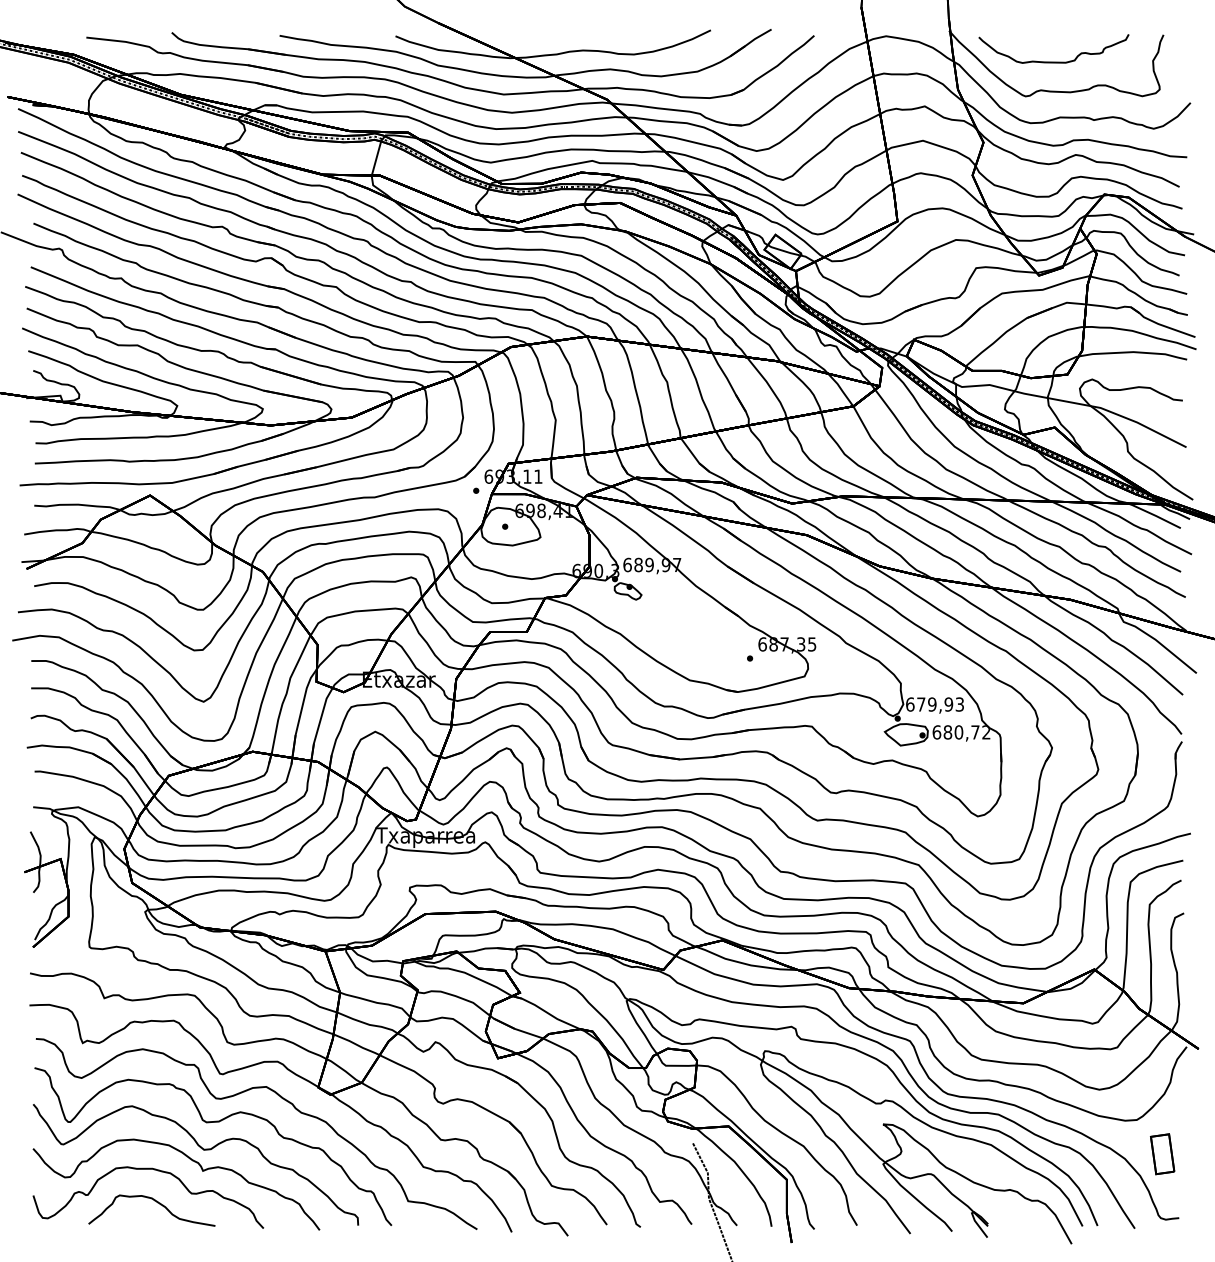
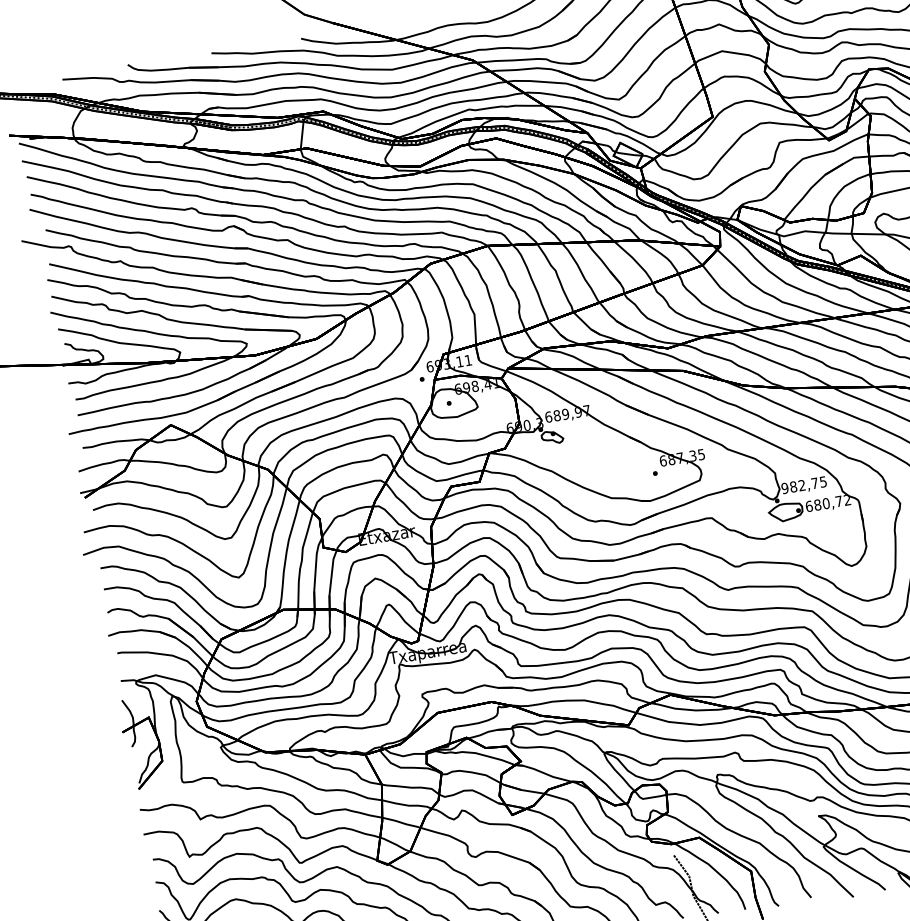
text: (934, 704) -> (803, 485), 679,93 -> 982,75

